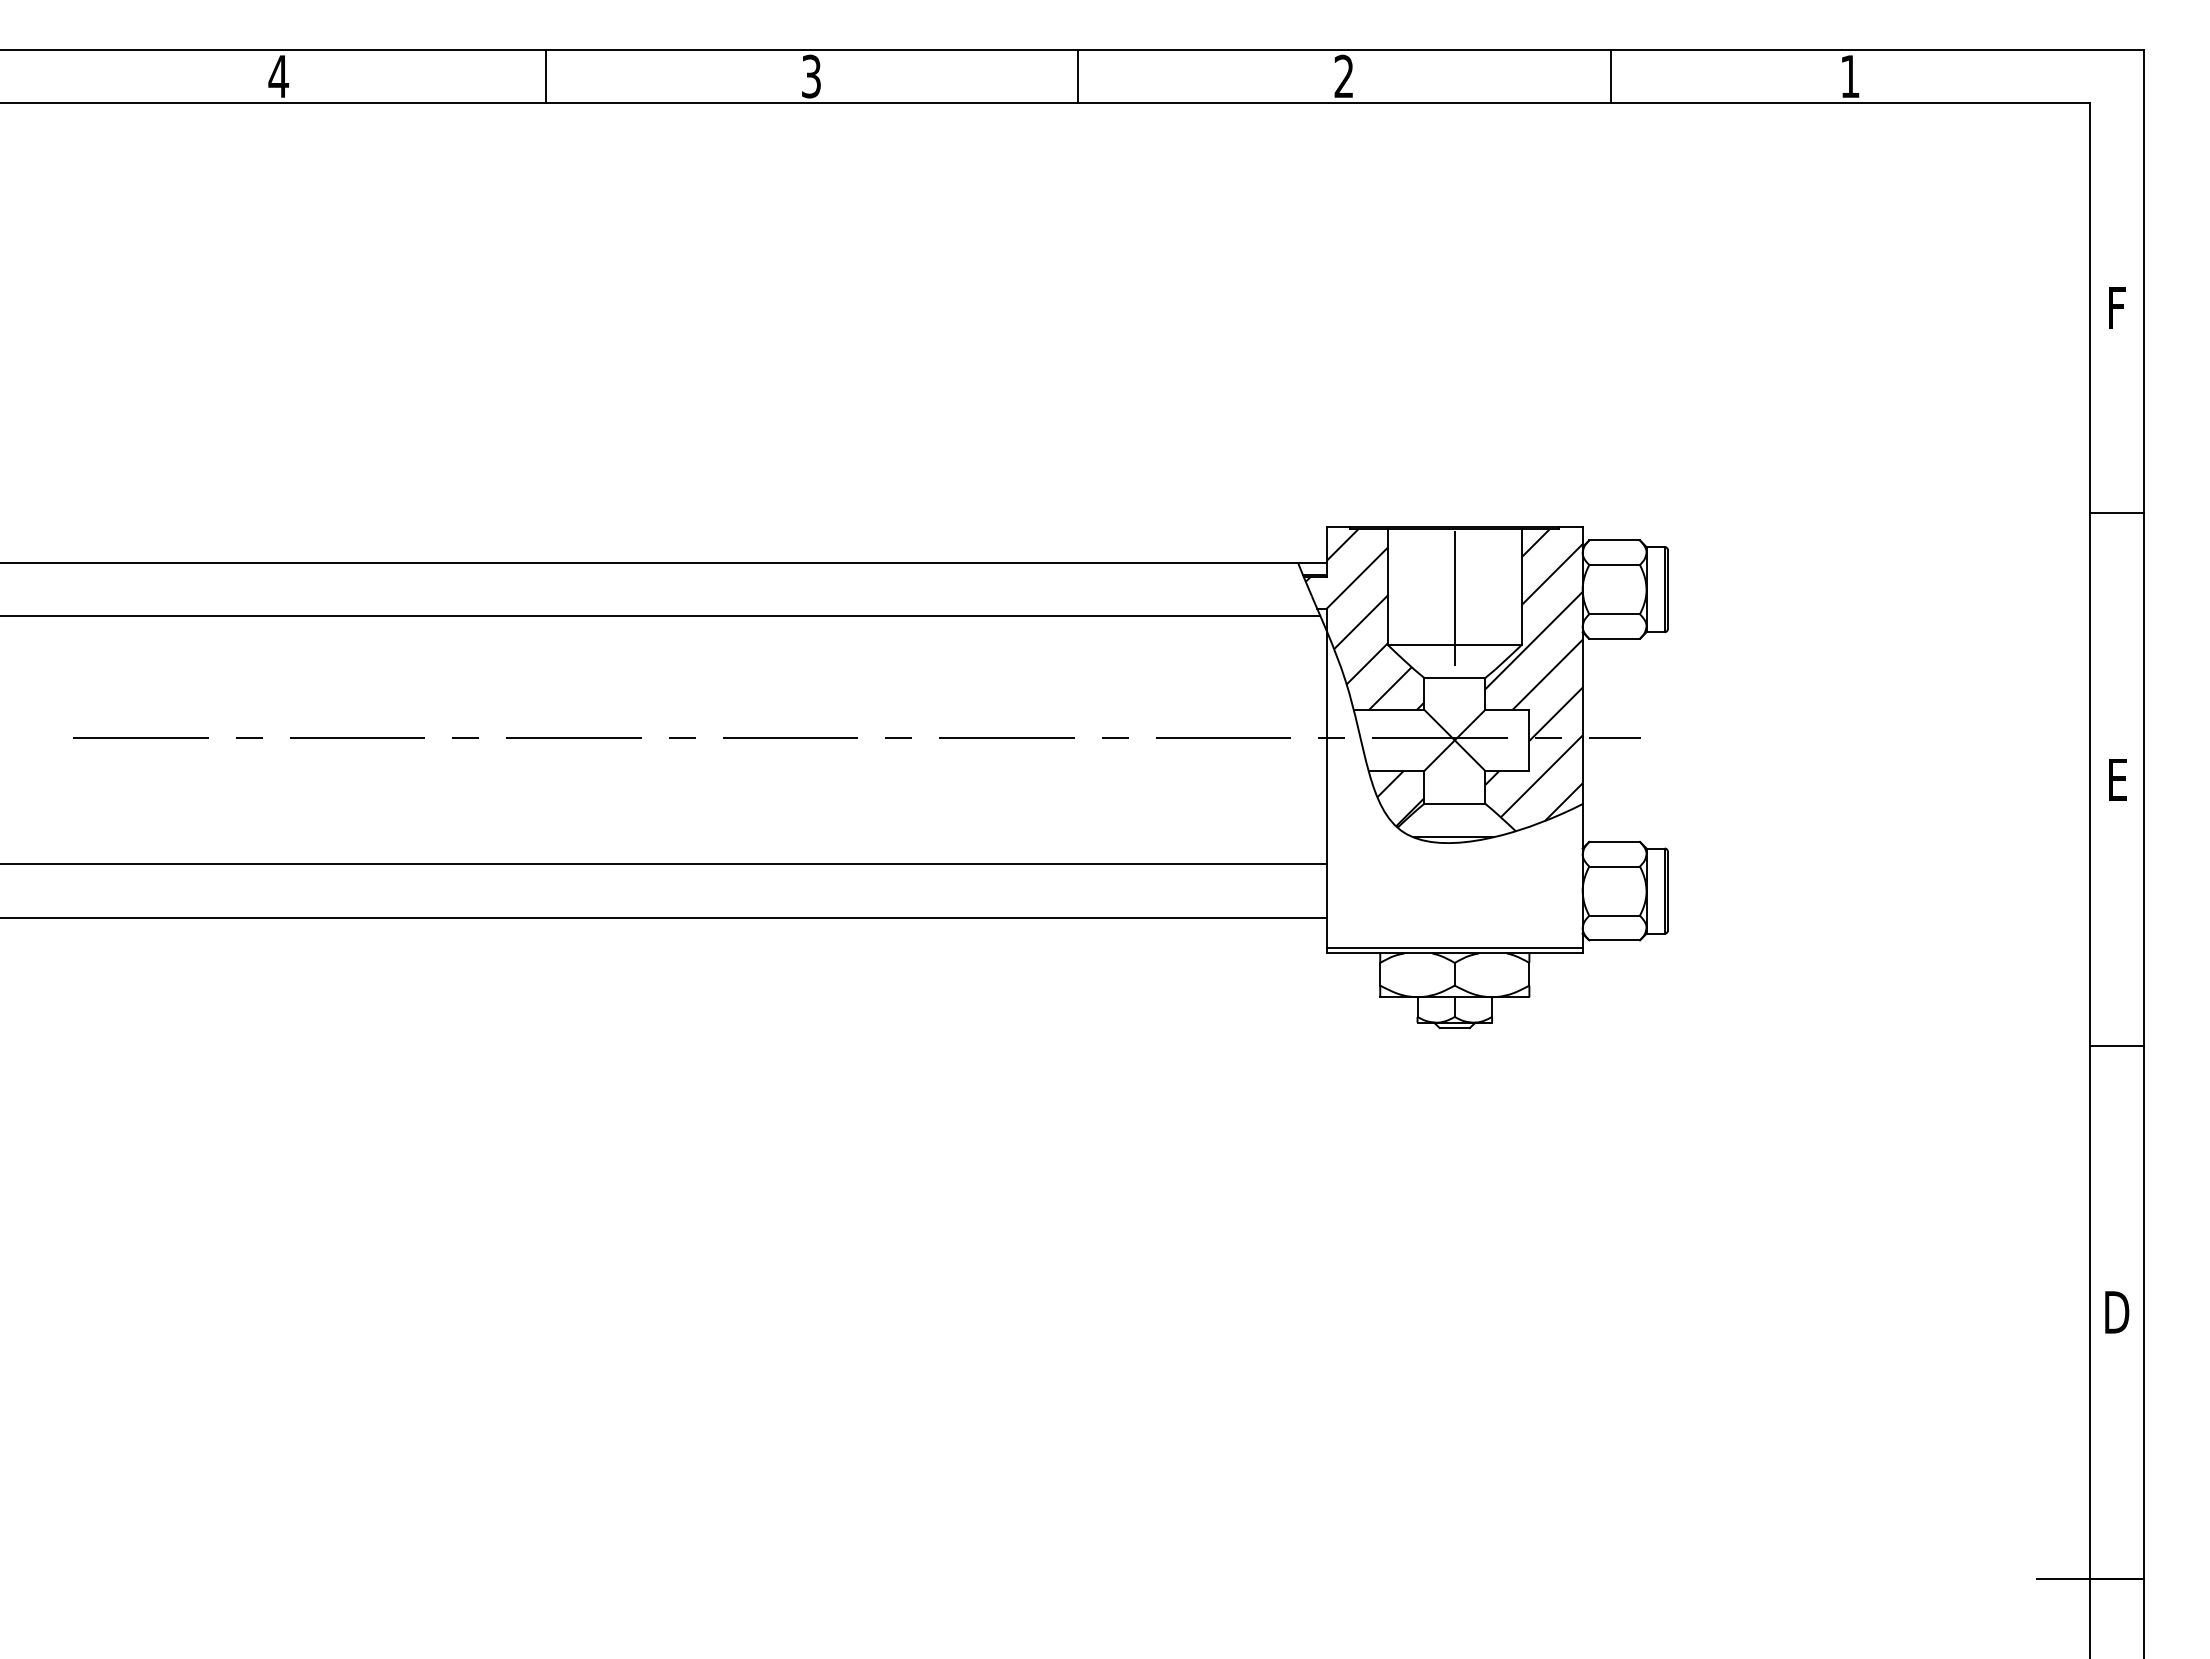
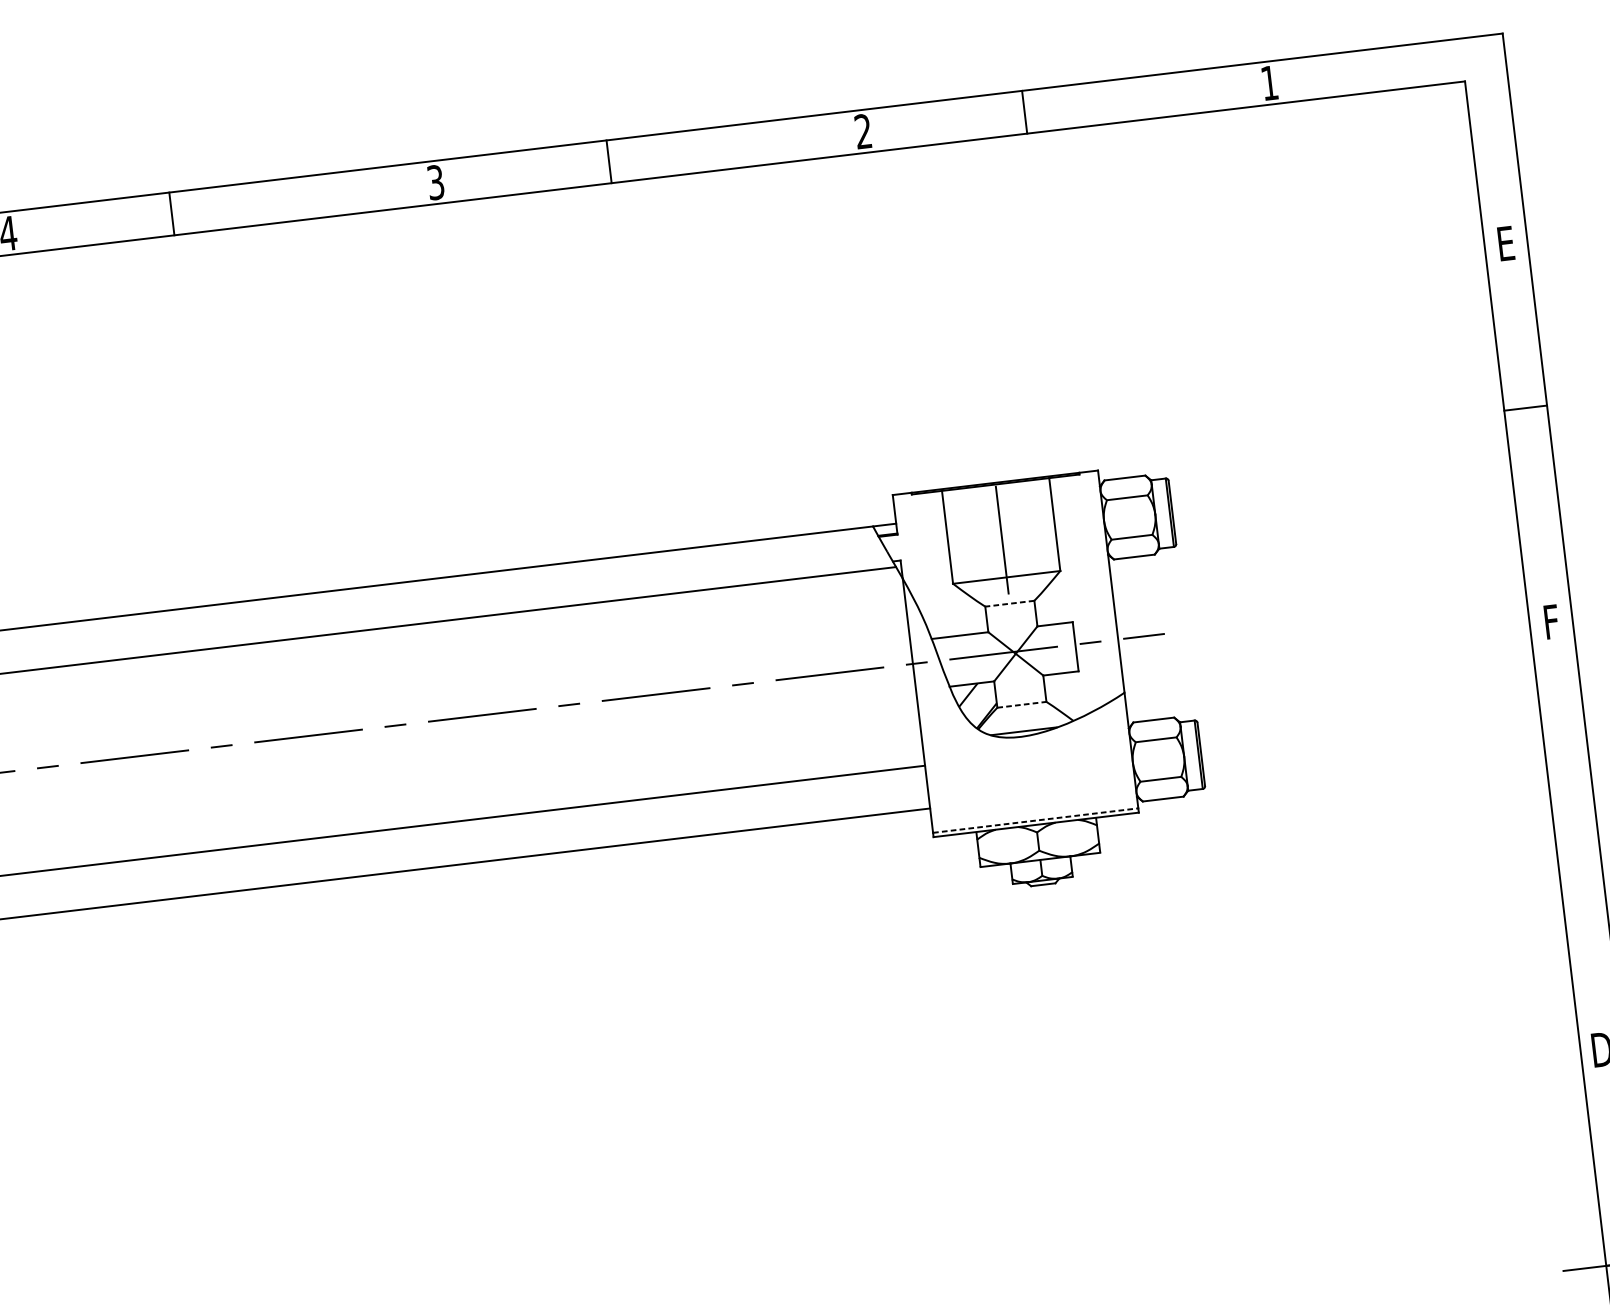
line: (545, 76) -> (171, 214), moved
line: (1078, 76) -> (609, 161), moved
line: (1611, 76) -> (1025, 112), moved
text: (2117, 307) -> (1506, 242), F -> E
hatch: (1364, 619) -> (931, 565), removed
hatch: (1533, 675) -> (1072, 594), removed
line: (1454, 677) -> (1009, 603), solid -> dashed
text: (2117, 779) -> (1551, 621), E -> F
line: (1454, 803) -> (1021, 704), solid -> dashed
line: (1454, 948) -> (1035, 820), solid -> dashed
line: (2116, 1045) -> (1576, 835), removed

